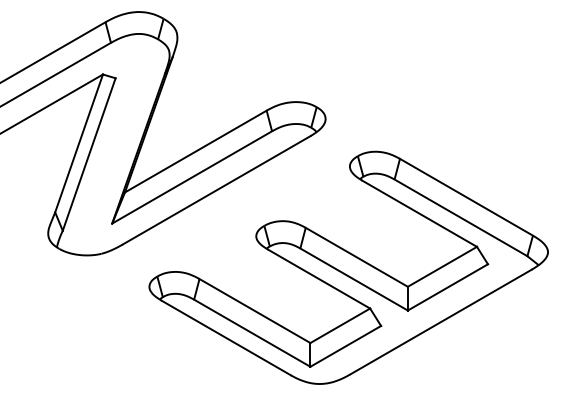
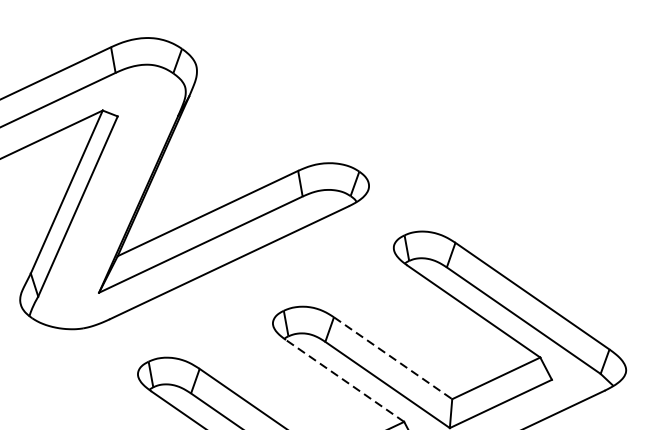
line: (356, 257) -> (392, 358), solid -> dashed
line: (319, 279) -> (345, 381), solid -> dashed

